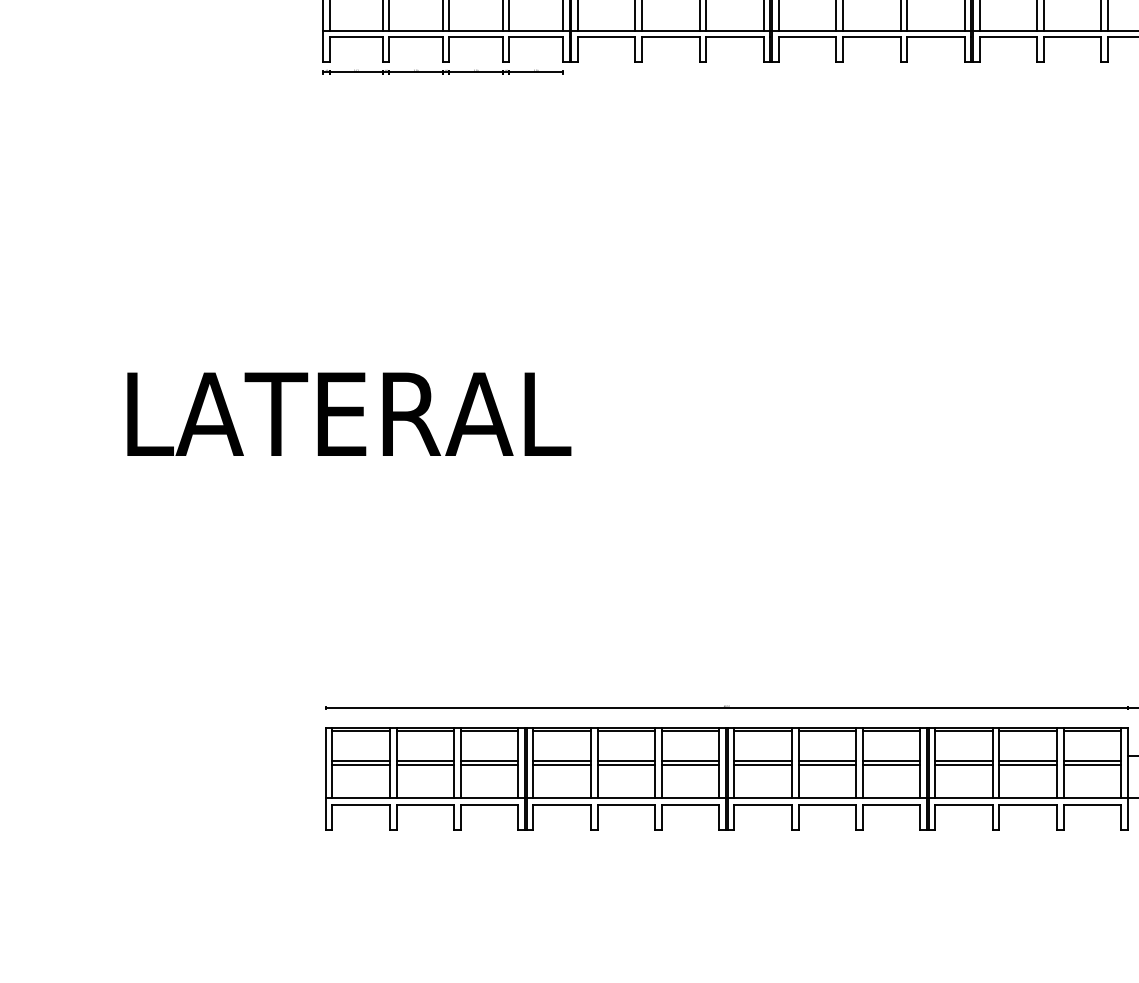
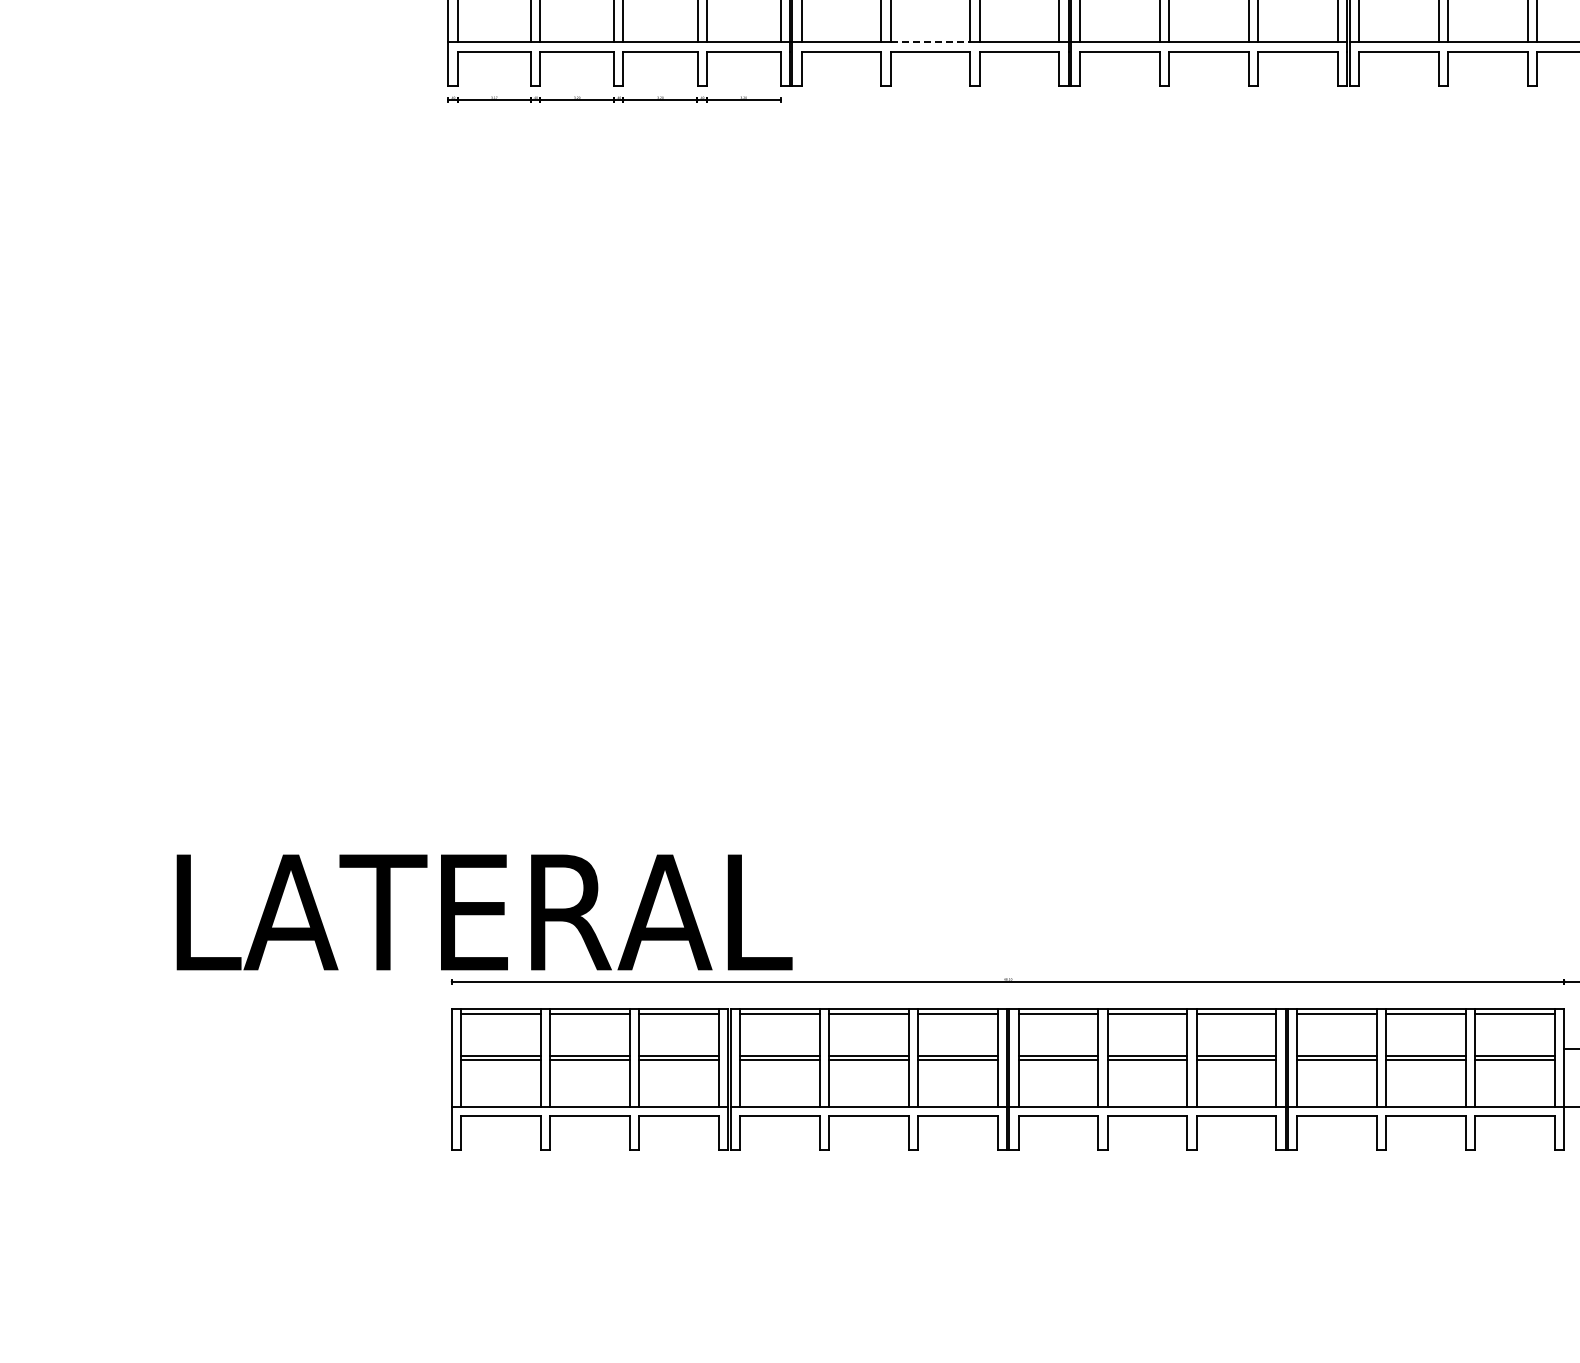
line: (670, 30) -> (930, 42), solid -> dashed
text: (349, 414) -> (484, 912), moved

